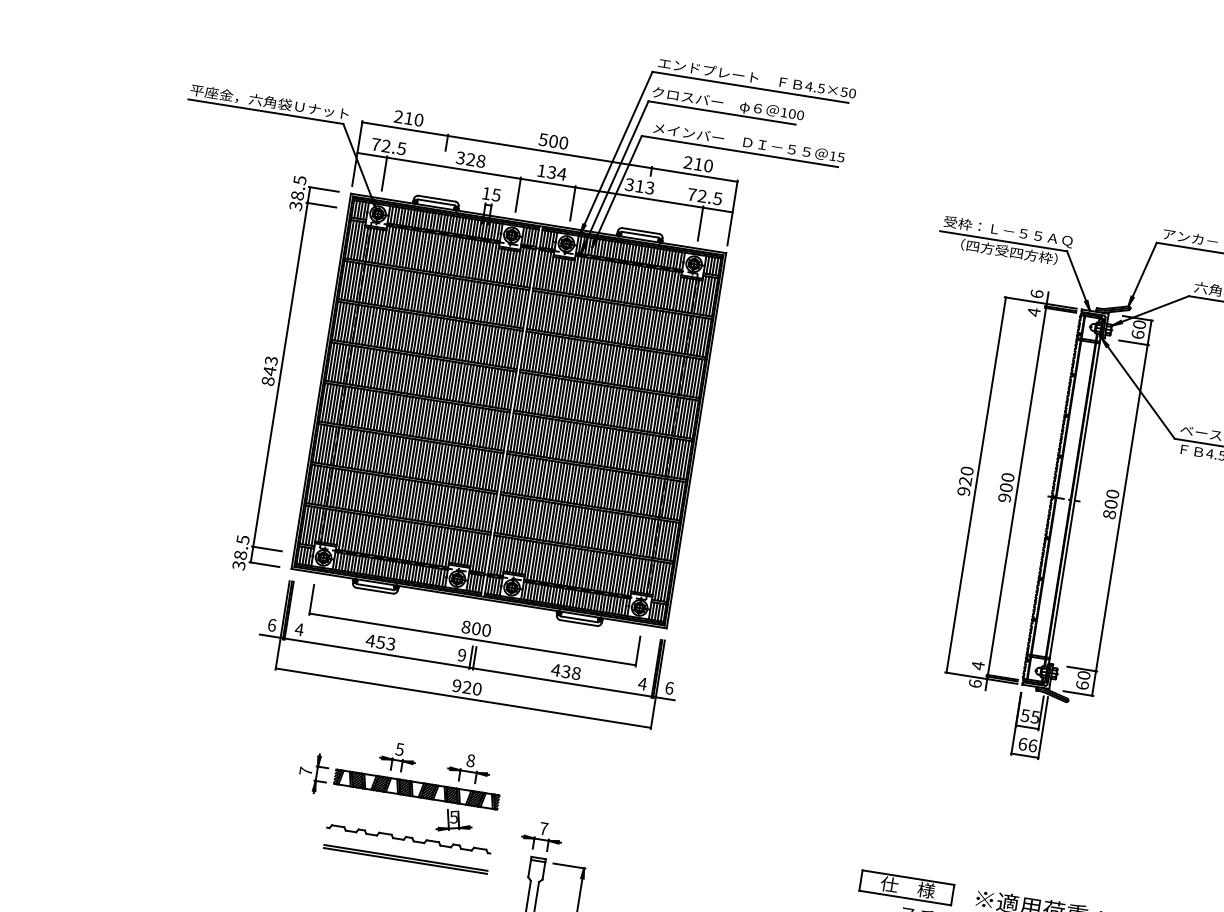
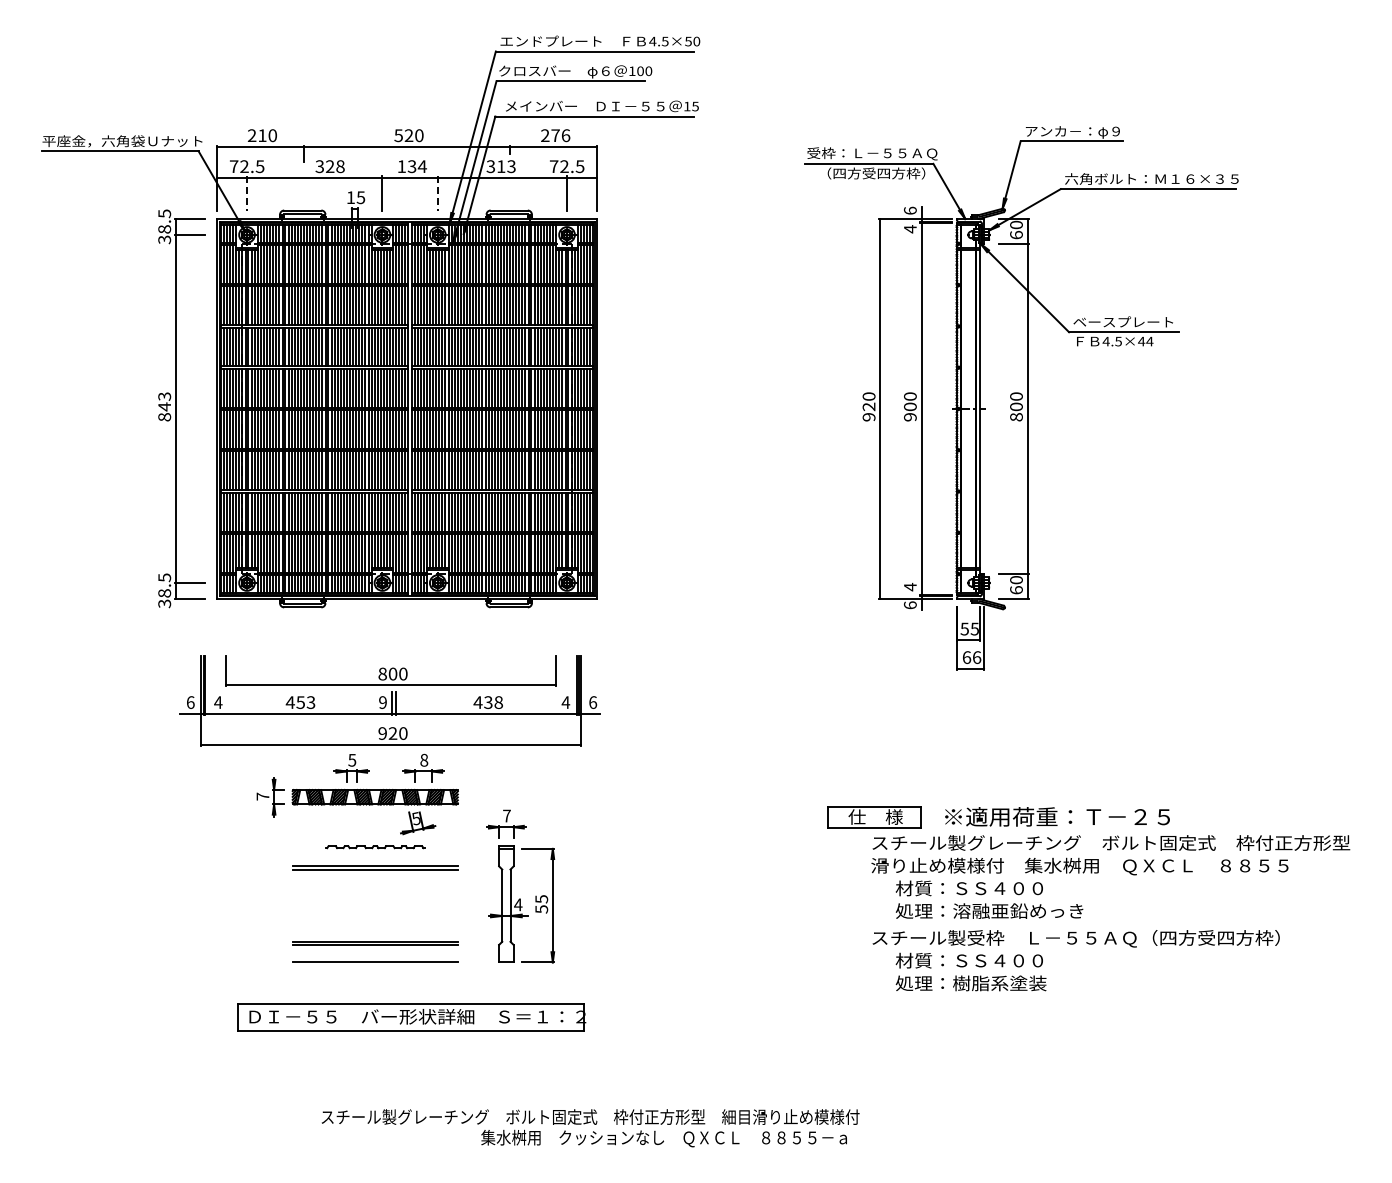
text: (553, 141) -> (408, 135), 500 -> 520
text: (703, 164) -> (560, 135), 210 -> 276
line: (384, 174) -> (247, 194), solid -> dashed
line: (572, 203) -> (437, 194), solid -> dashed
part: (468, 654) -> (389, 700), moved
part: (409, 838) -> (375, 846), size x0.6

